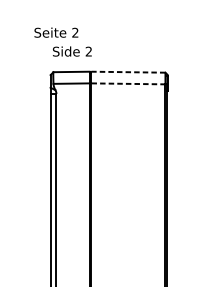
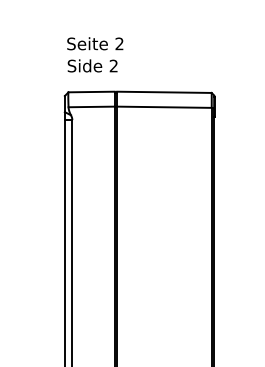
text: (56, 32) -> (95, 43), moved
line: (127, 72) -> (163, 92), dashed -> solid
line: (128, 84) -> (164, 107), dashed -> solid

